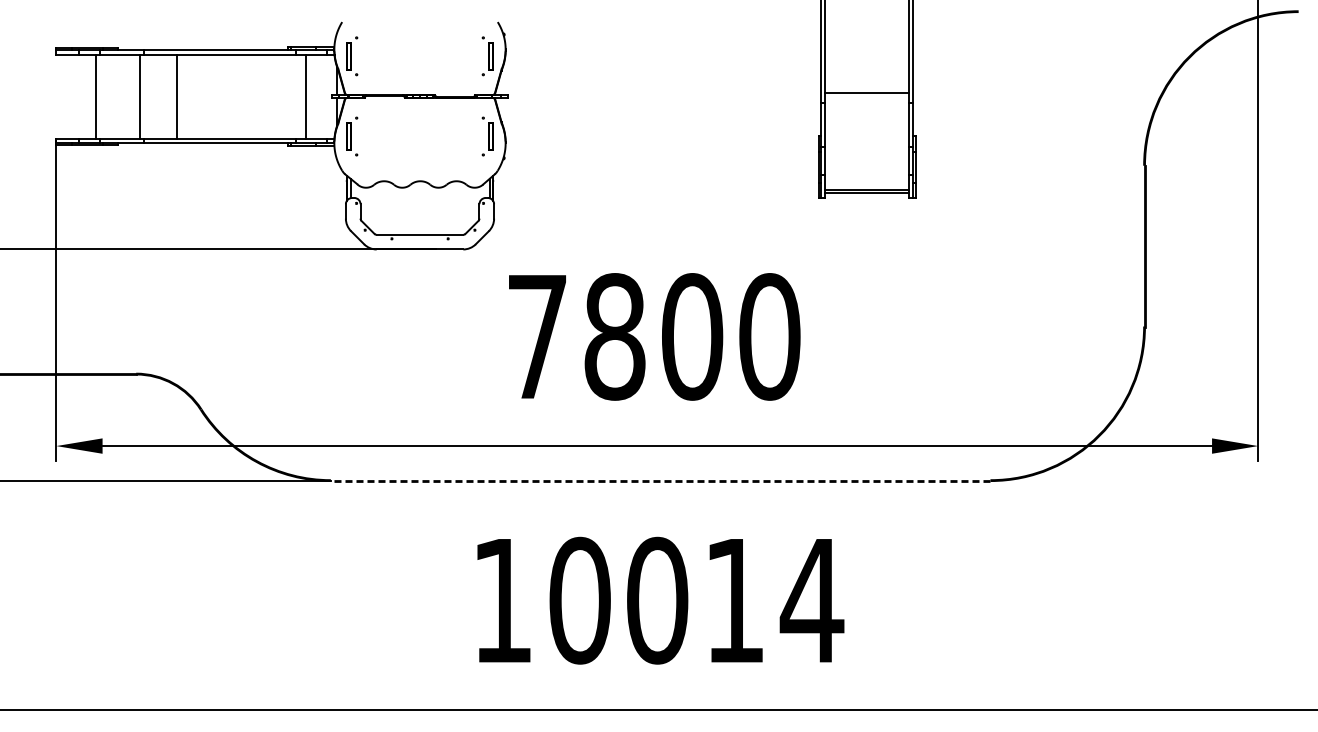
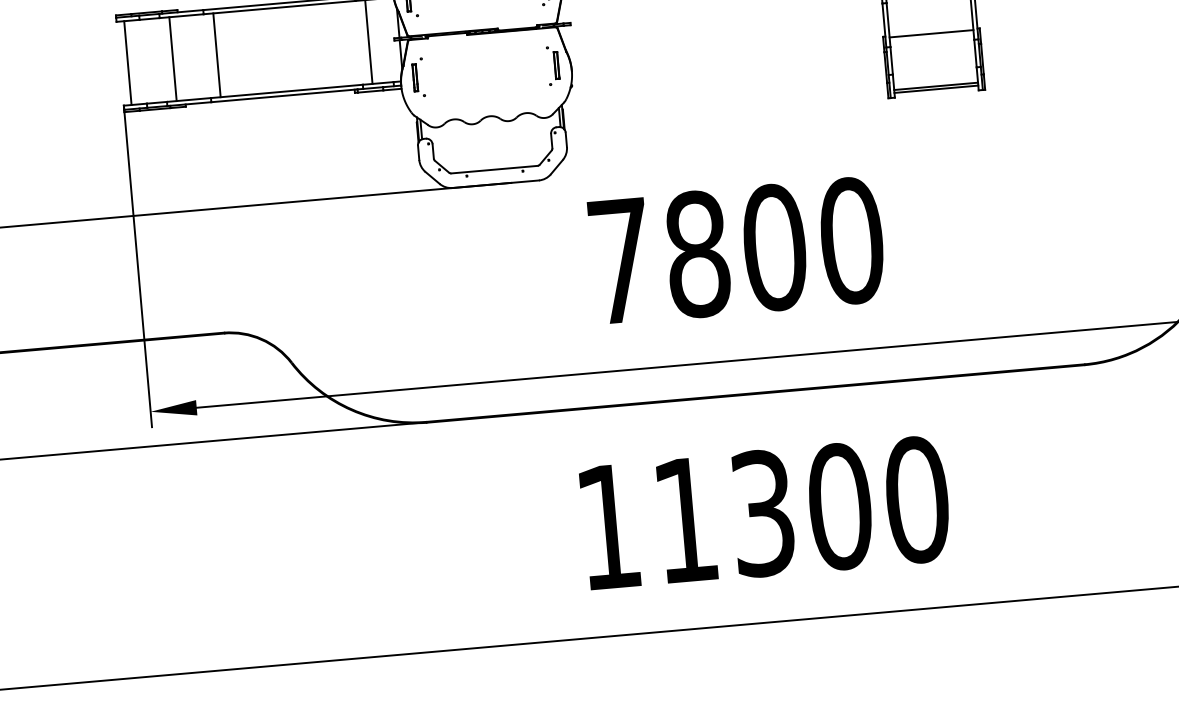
line: (96, 96) -> (128, 62), moved
line: (140, 96) -> (173, 58), moved
line: (177, 96) -> (216, 55), moved
line: (867, 137) -> (931, 33), added
line: (660, 480) -> (755, 393), dashed -> solid
text: (696, 600) -> (801, 509), 10014 -> 11300

